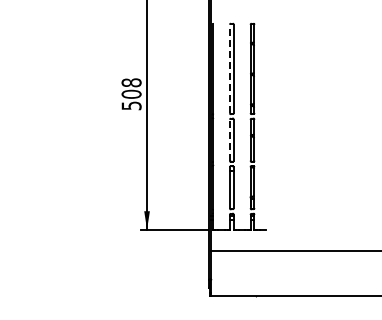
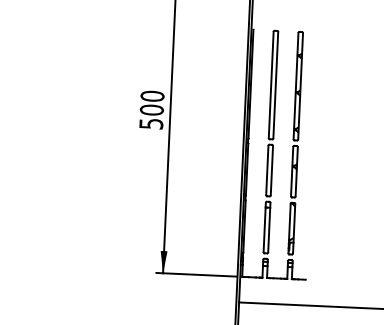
line: (229, 68) -> (270, 84), dashed -> solid
text: (131, 82) -> (152, 95), 508 -> 500
line: (229, 140) -> (266, 170), dashed -> solid

